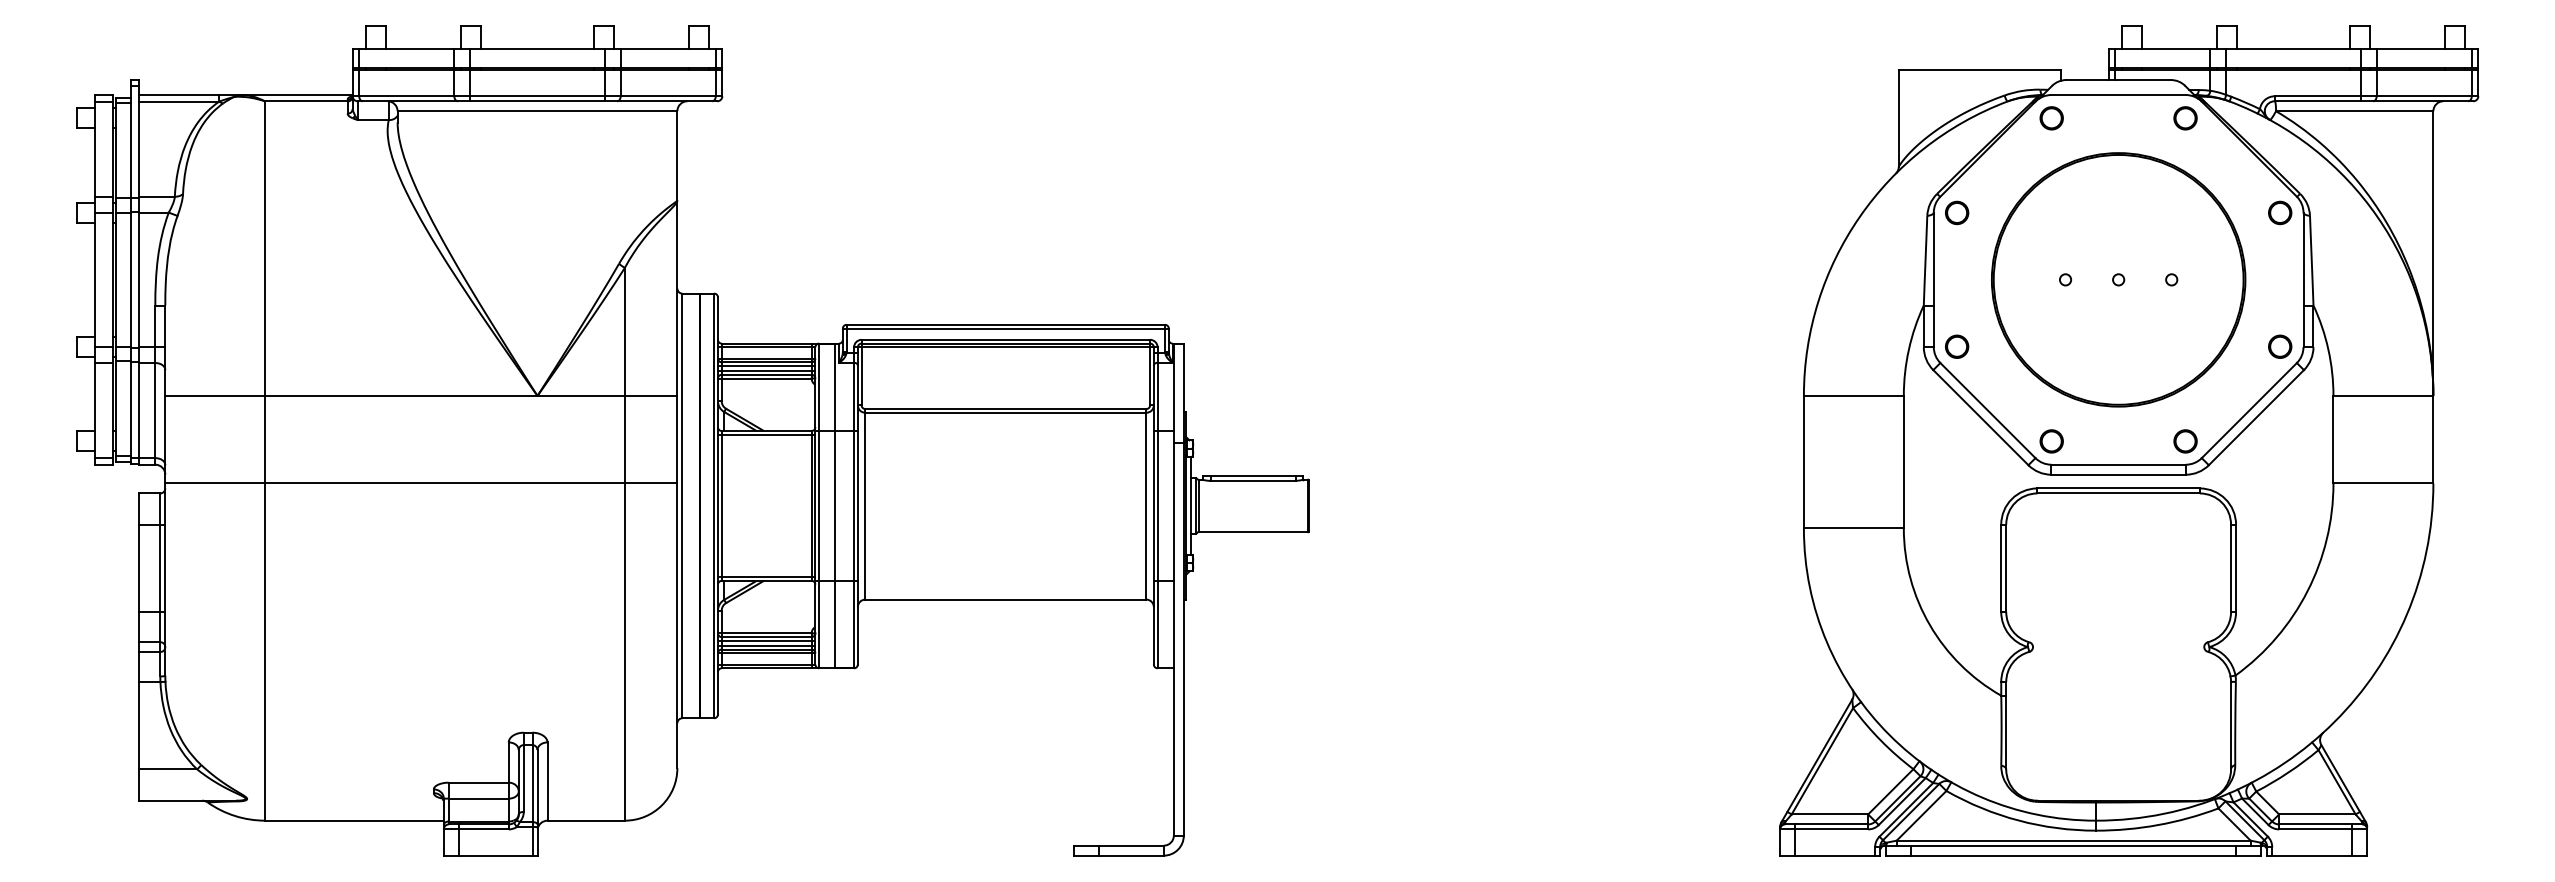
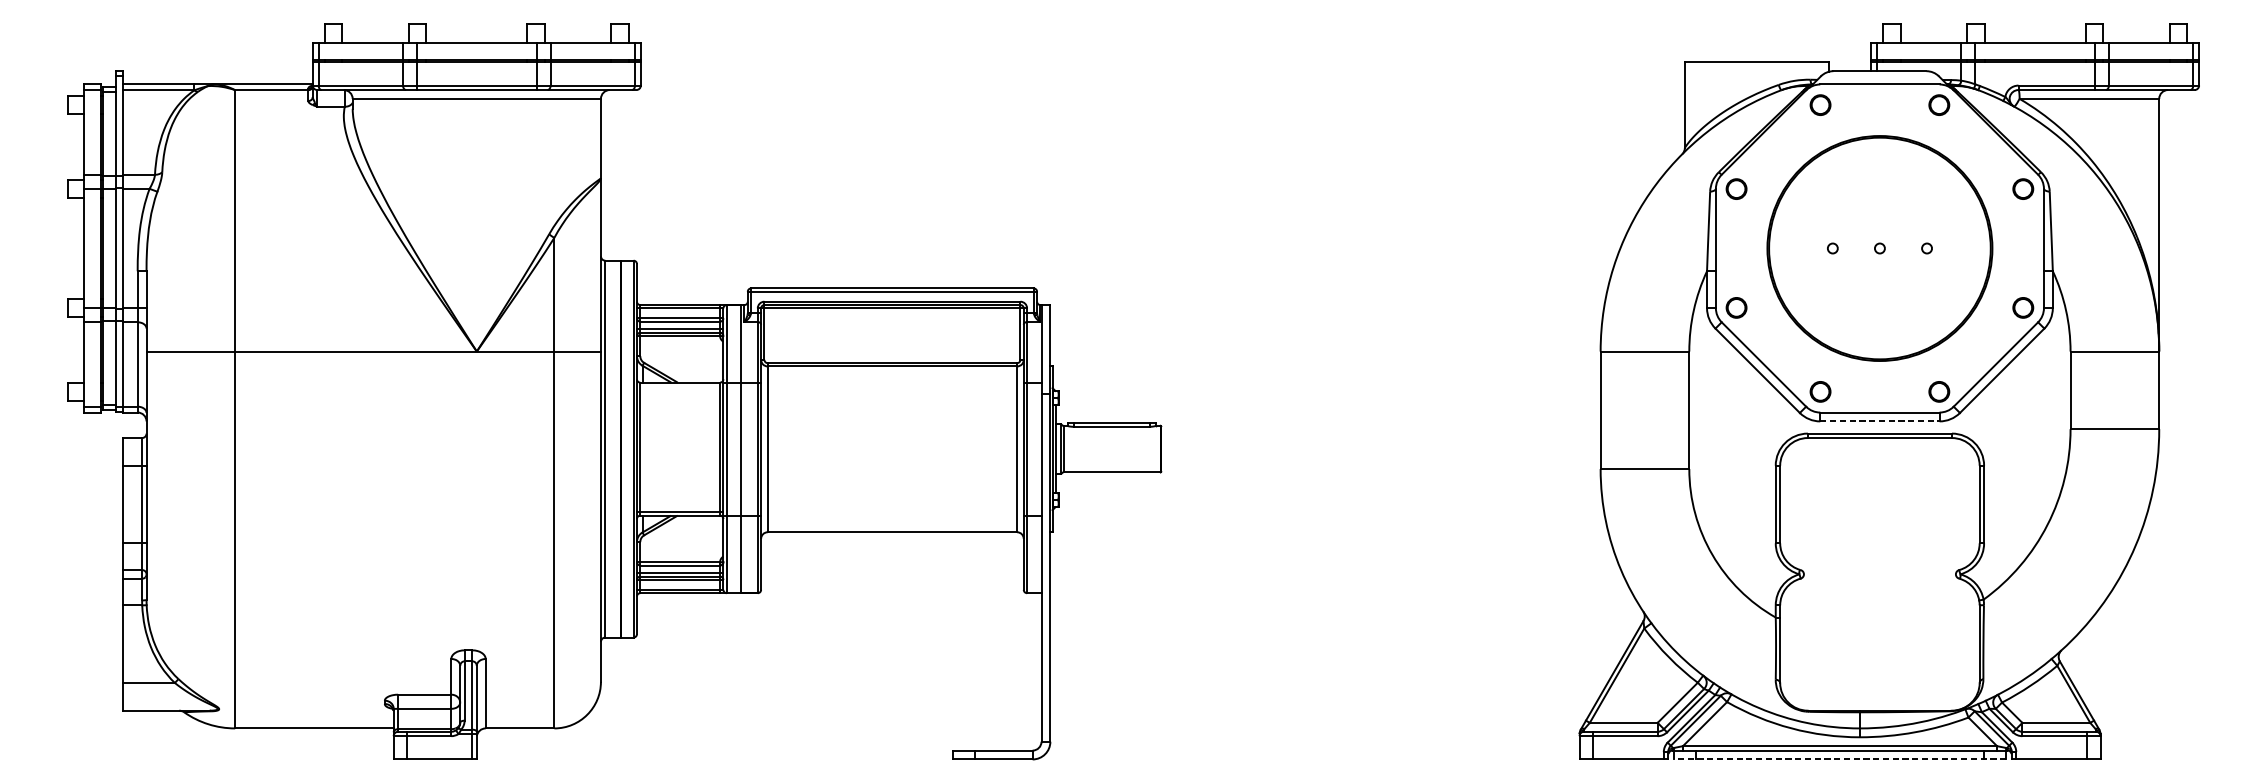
line: (766, 366) -> (680, 325), removed
line: (766, 434) -> (680, 385), removed
line: (2119, 474) -> (1880, 421), solid -> dashed
line: (421, 483) -> (373, 429), removed
line: (766, 640) -> (680, 568), removed
line: (2073, 855) -> (1839, 759), solid -> dashed

